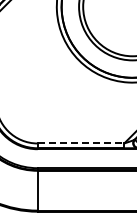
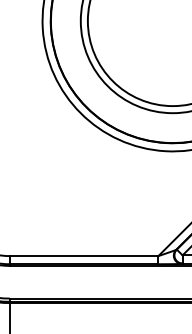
line: (81, 143) -> (84, 256), dashed -> solid

